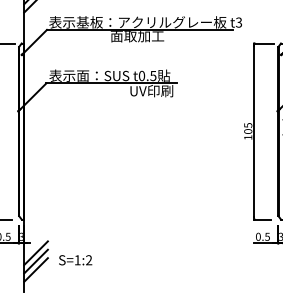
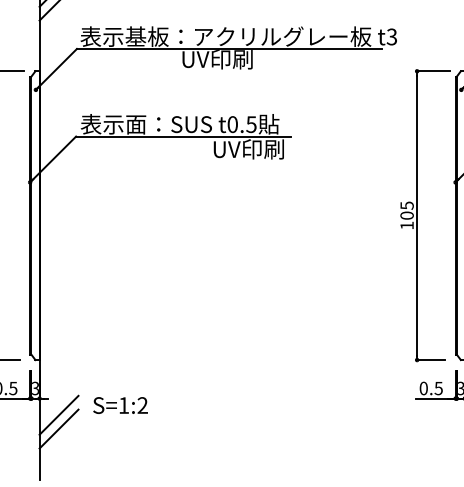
text: (137, 36) -> (225, 59), 面取加工 -> UV印刷
text: (75, 260) -> (120, 405), moved
line: (35, 269) -> (58, 442), removed

